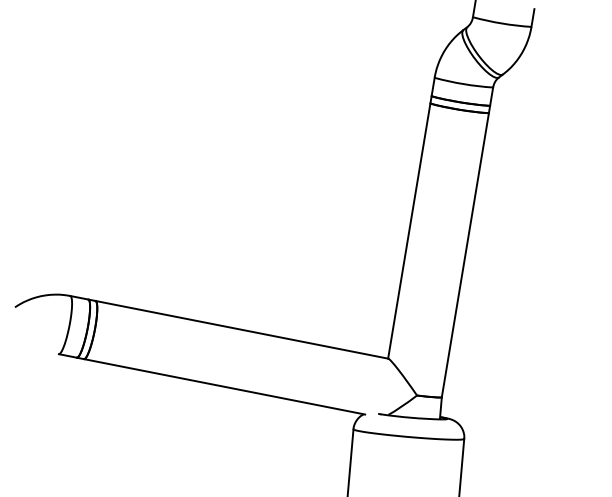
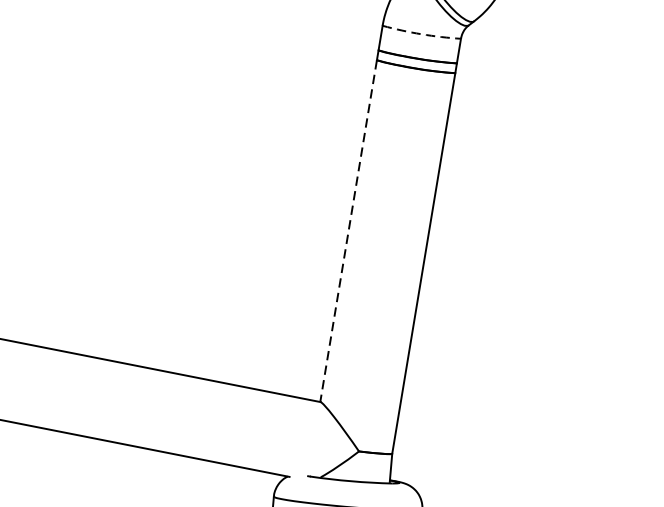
arc: (463, 84) -> (421, 34), solid -> dashed
line: (409, 231) -> (348, 231), solid -> dashed

